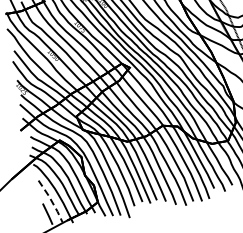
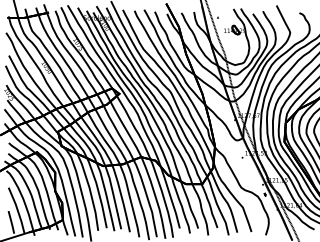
line: (51, 200) -> (17, 209), dashed -> solid

